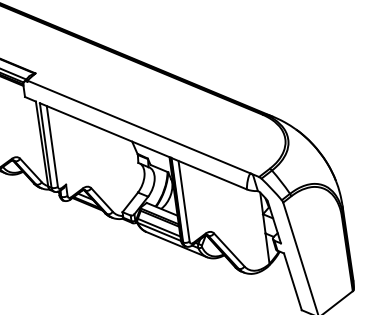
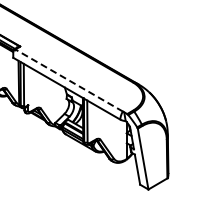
line: (137, 126) -> (68, 80), solid -> dashed

